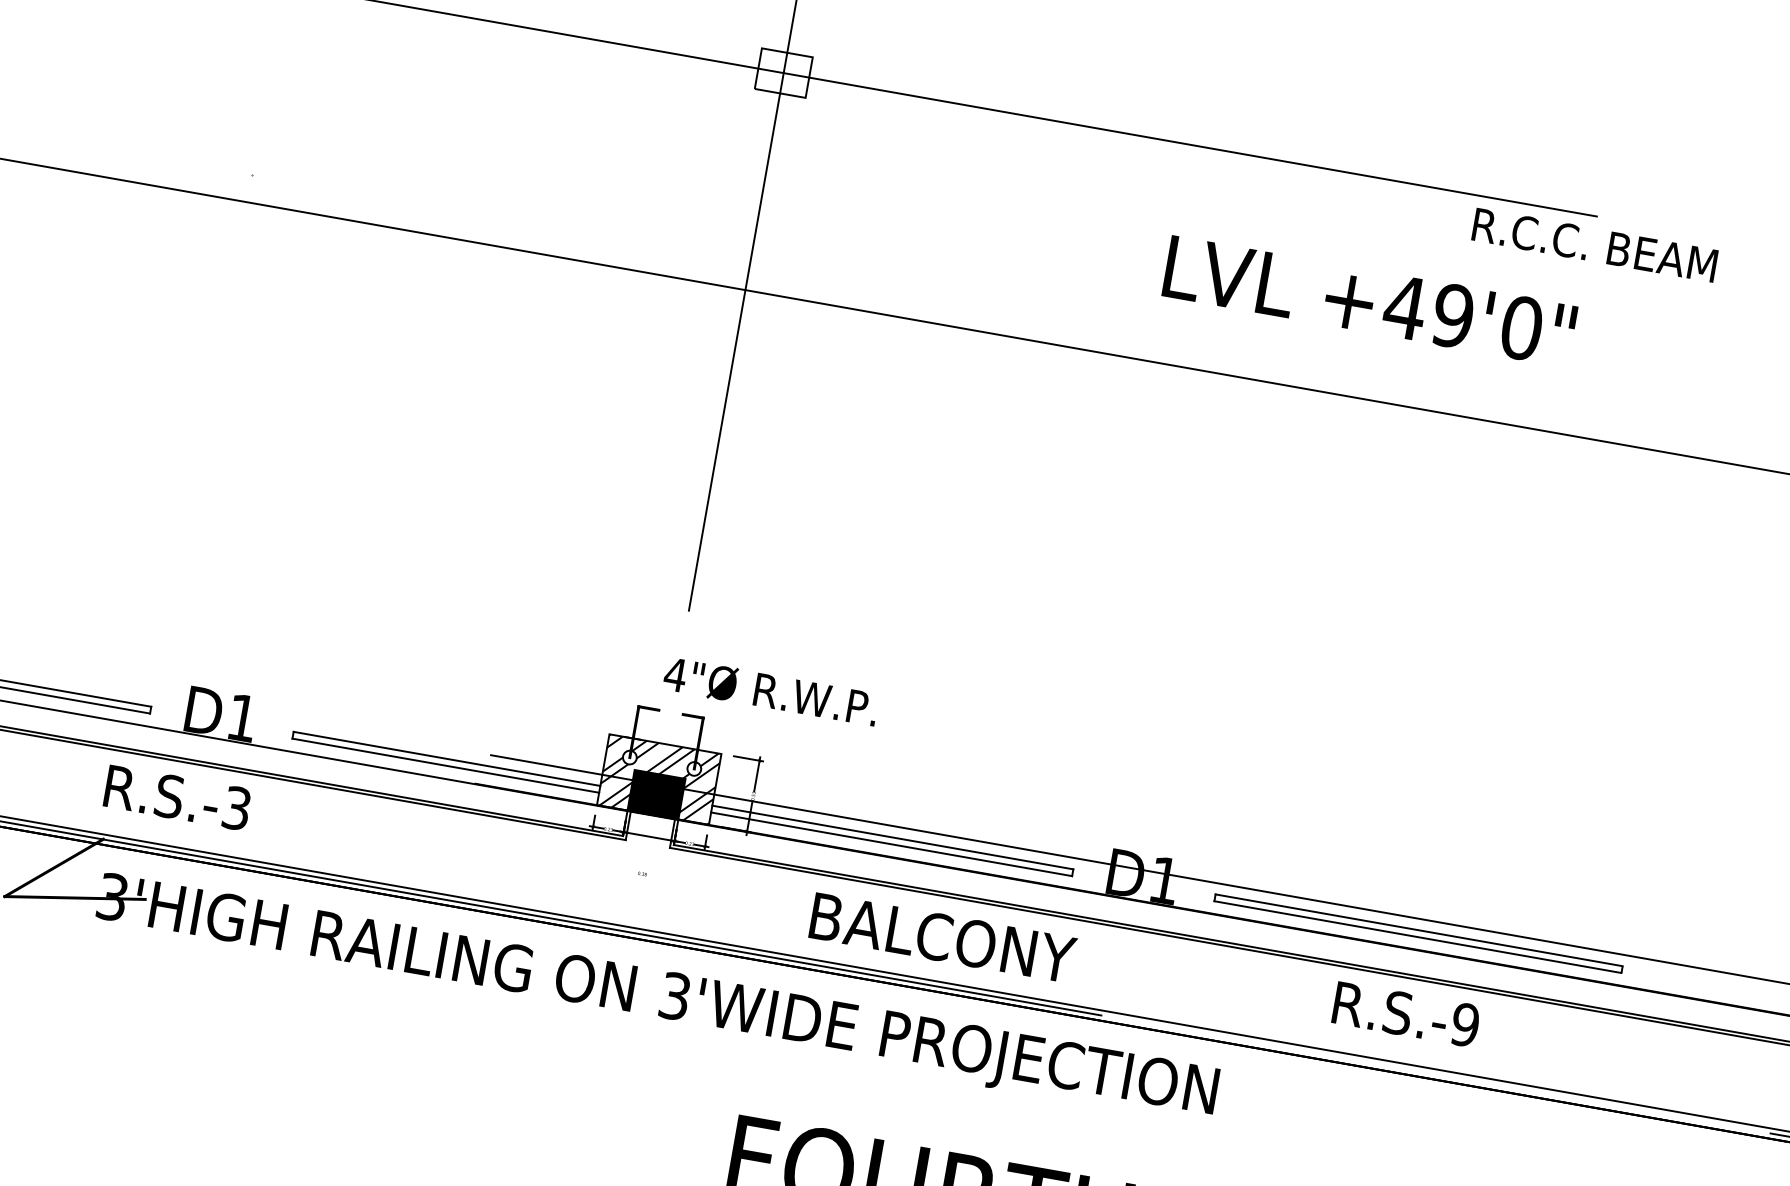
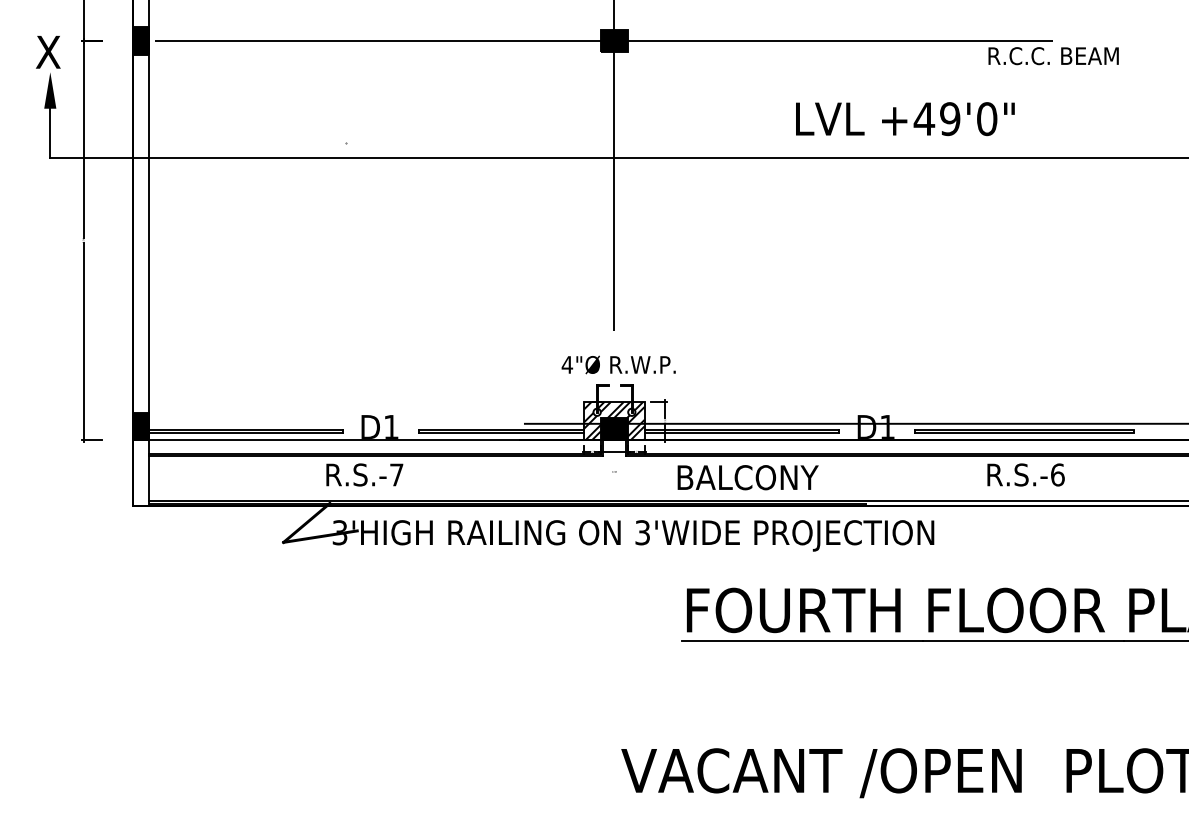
fill: (783, 72) -> (614, 40), added
text: (1369, 302) -> (905, 119), moved
text: (770, 690) -> (618, 364), moved
text: (236, 807) -> (396, 474), R.S.-3 -> R.S.-7
text: (941, 937) -> (747, 477), moved
text: (1464, 1024) -> (1057, 474), R.S.-9 -> R.S.-6

